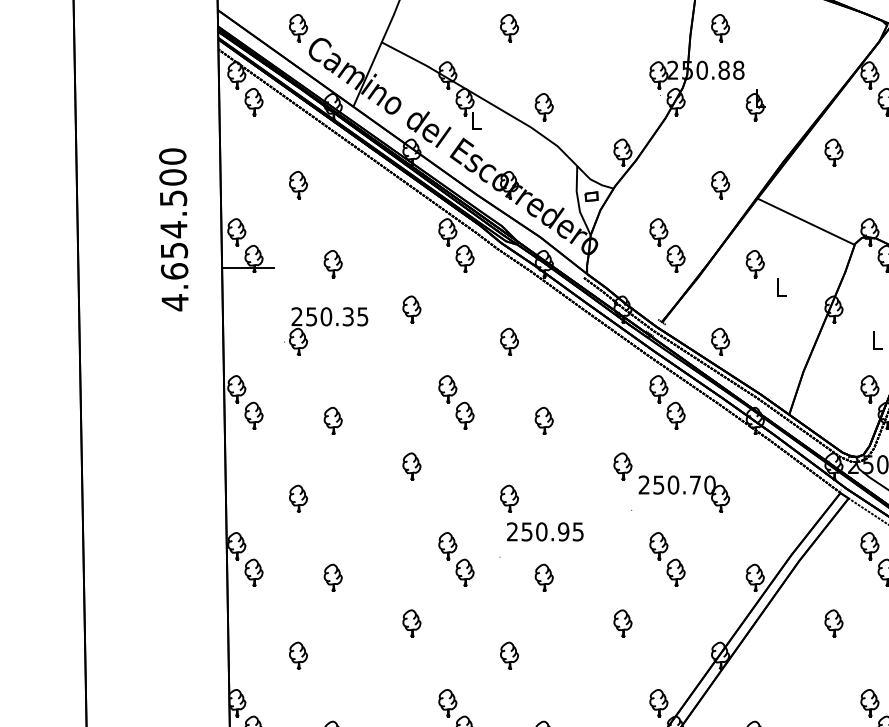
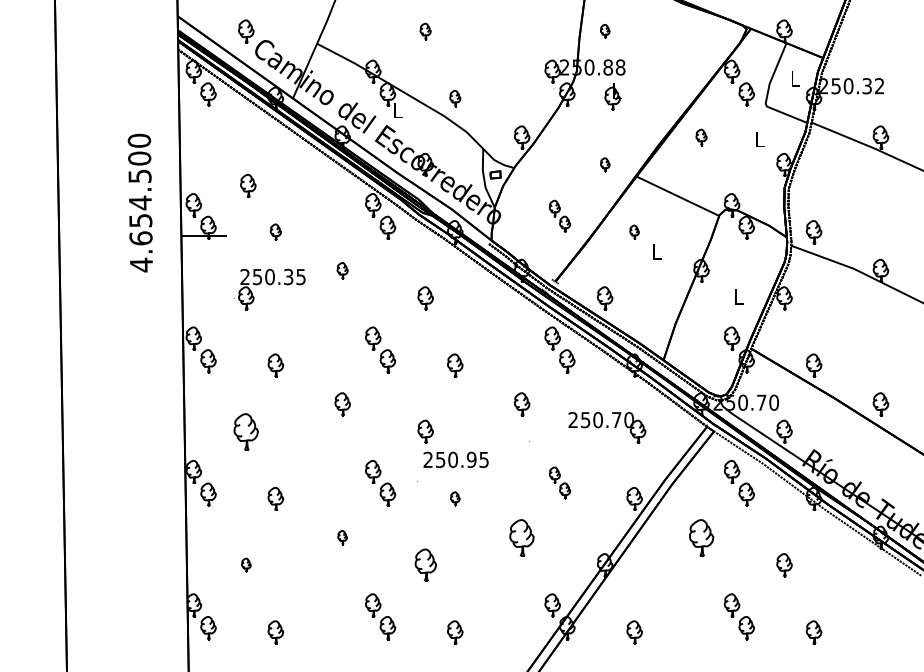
part: (509, 27) -> (425, 31), size x0.7
part: (721, 27) -> (605, 31), size x0.6
part: (755, 104) -> (612, 96), moved
part: (544, 106) -> (455, 98), size x0.7
part: (833, 152) -> (701, 137), size x0.7
part: (298, 184) -> (248, 185), moved
part: (721, 184) -> (605, 164), size x0.6
part: (666, 245) -> (559, 216), size x0.7
part: (332, 264) -> (275, 232), size x0.7
part: (755, 264) -> (634, 232), size x0.6
part: (411, 309) -> (342, 270), size x0.7
part: (684, 493) -> (607, 427), moved
part: (298, 498) -> (246, 431), size x1.6
part: (666, 558) -> (559, 482), size x0.7
part: (544, 577) -> (455, 498), size x0.6
part: (411, 623) -> (342, 537), size x0.6
part: (623, 623) -> (522, 537), size x1.6
part: (833, 623) -> (701, 537), size x1.6
part: (298, 656) -> (246, 565), size x0.6
part: (509, 656) -> (425, 565), size x1.4

